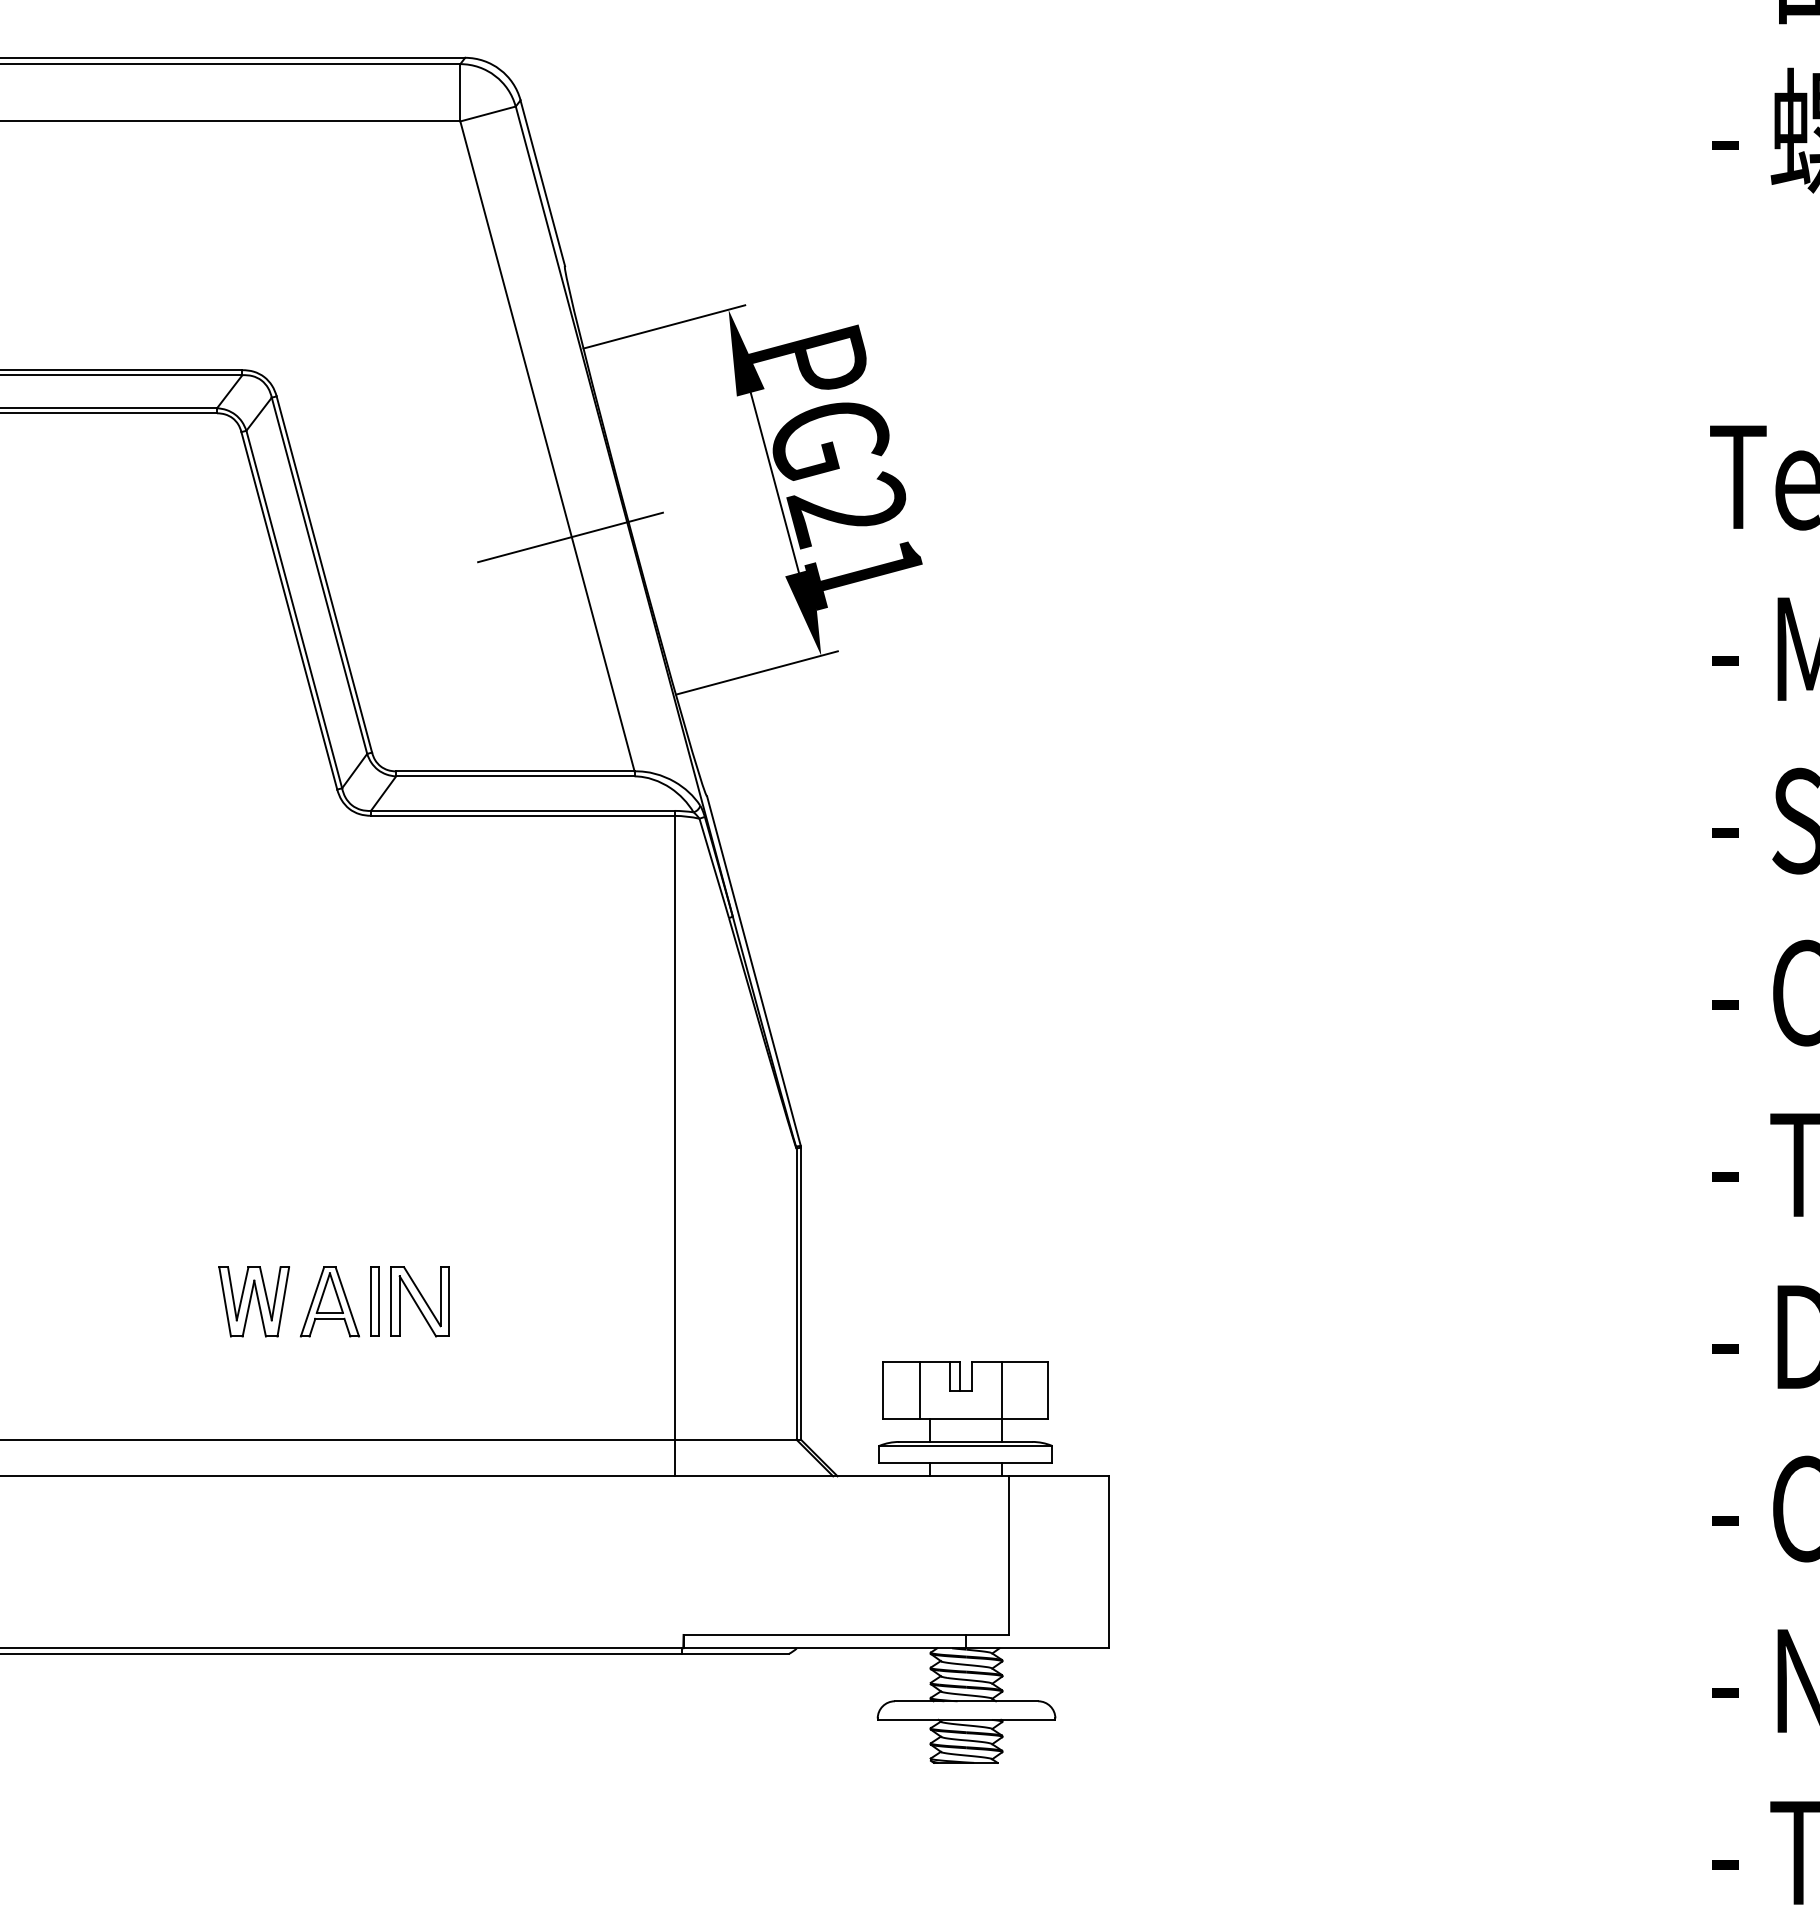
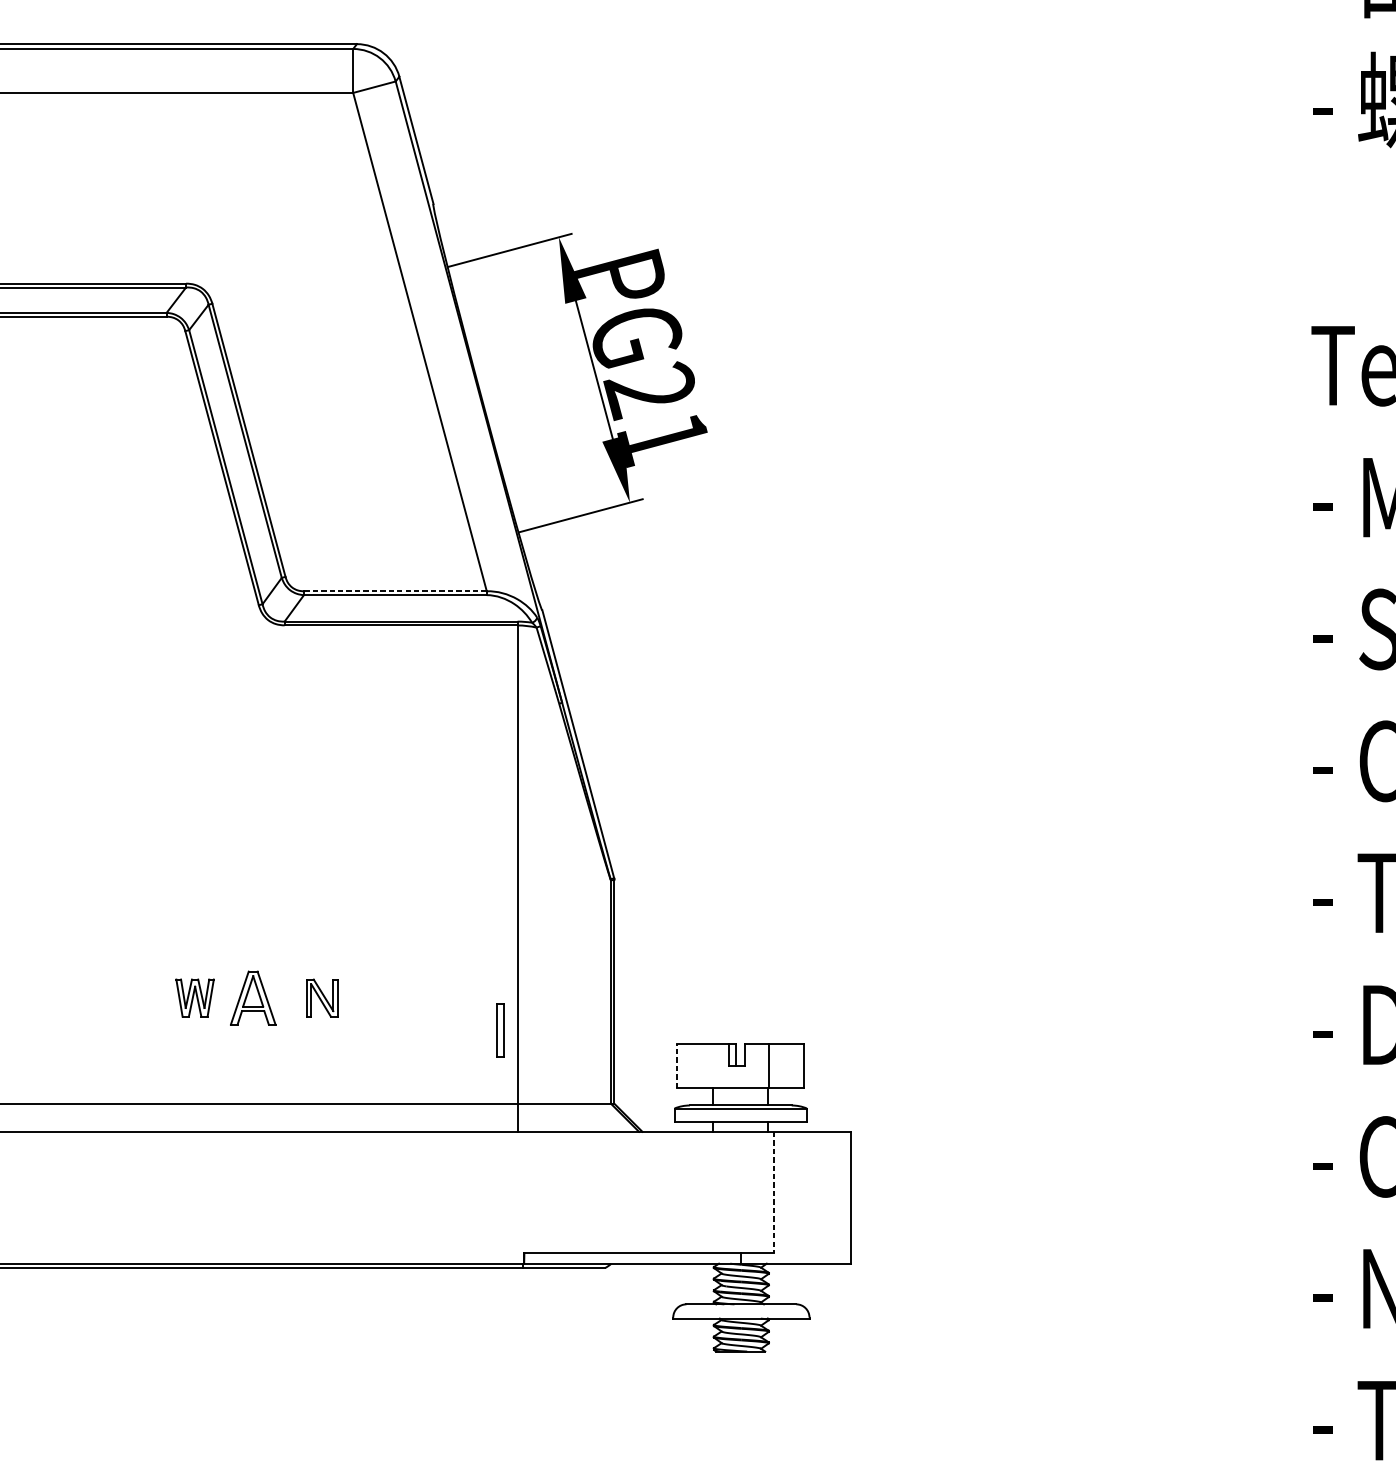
line: (570, 537) -> (437, 411), removed
line: (514, 771) -> (394, 591), solid -> dashed
part: (253, 1301) -> (194, 997), size x0.7
part: (374, 1301) -> (499, 1030), moved
part: (419, 1301) -> (321, 997), size x0.7
line: (883, 1390) -> (677, 1066), solid -> dashed
line: (919, 1390) -> (705, 1066), removed
line: (1008, 1556) -> (773, 1193), solid -> dashed

